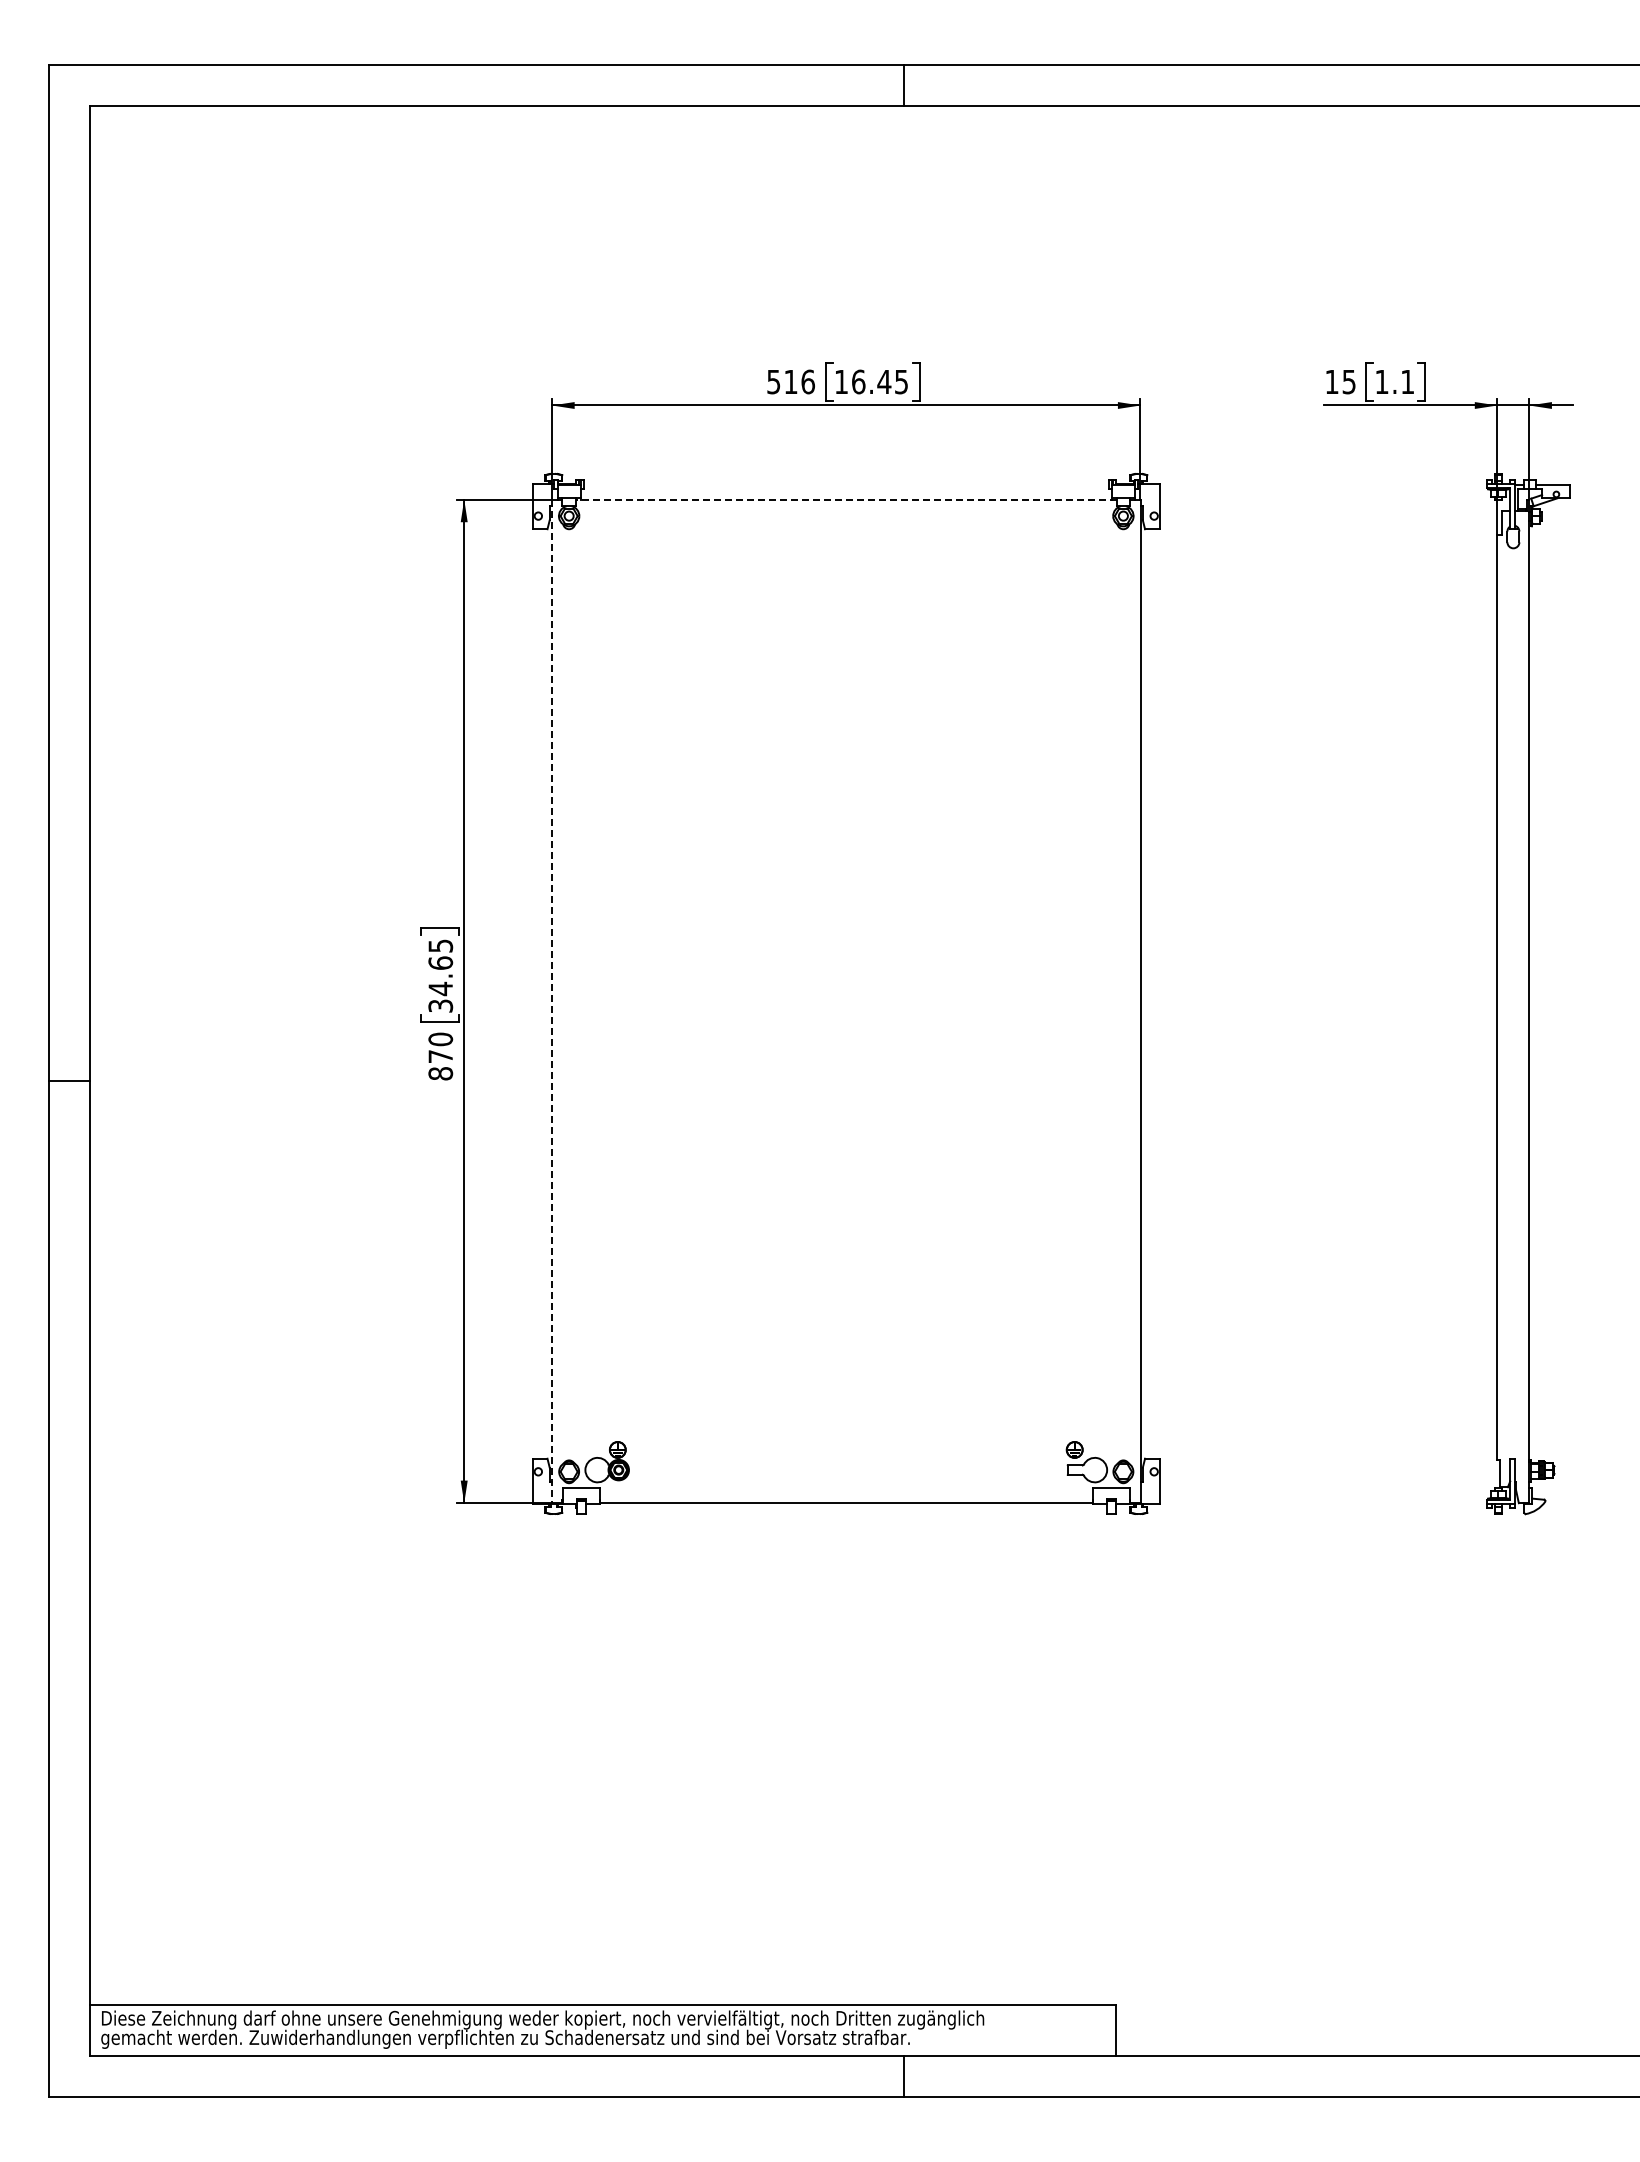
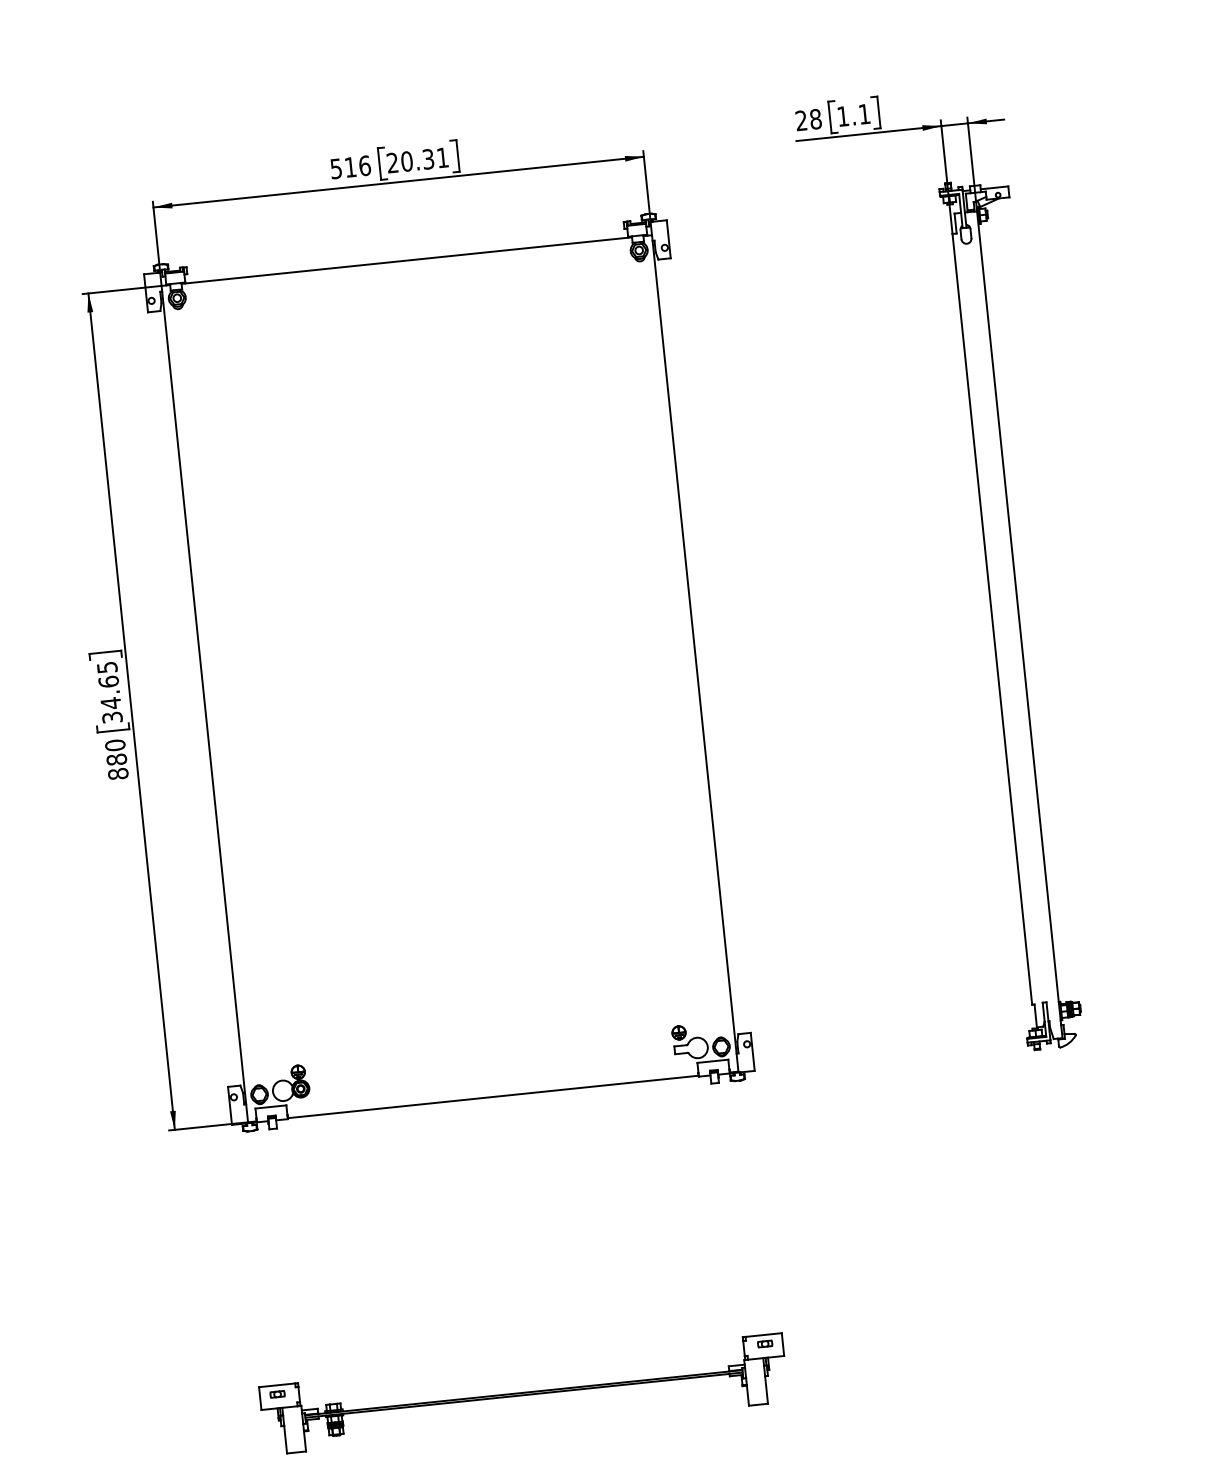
text: (871, 381) -> (417, 160), 16.45 -> 20.31
text: (1340, 381) -> (808, 119), 15 -> 28
line: (845, 499) -> (406, 260), dashed -> solid
line: (552, 1001) -> (205, 704), dashed -> solid
text: (440, 1056) -> (116, 759), 870 -> 880
part: (846, 1859) -> (524, 1393), added

